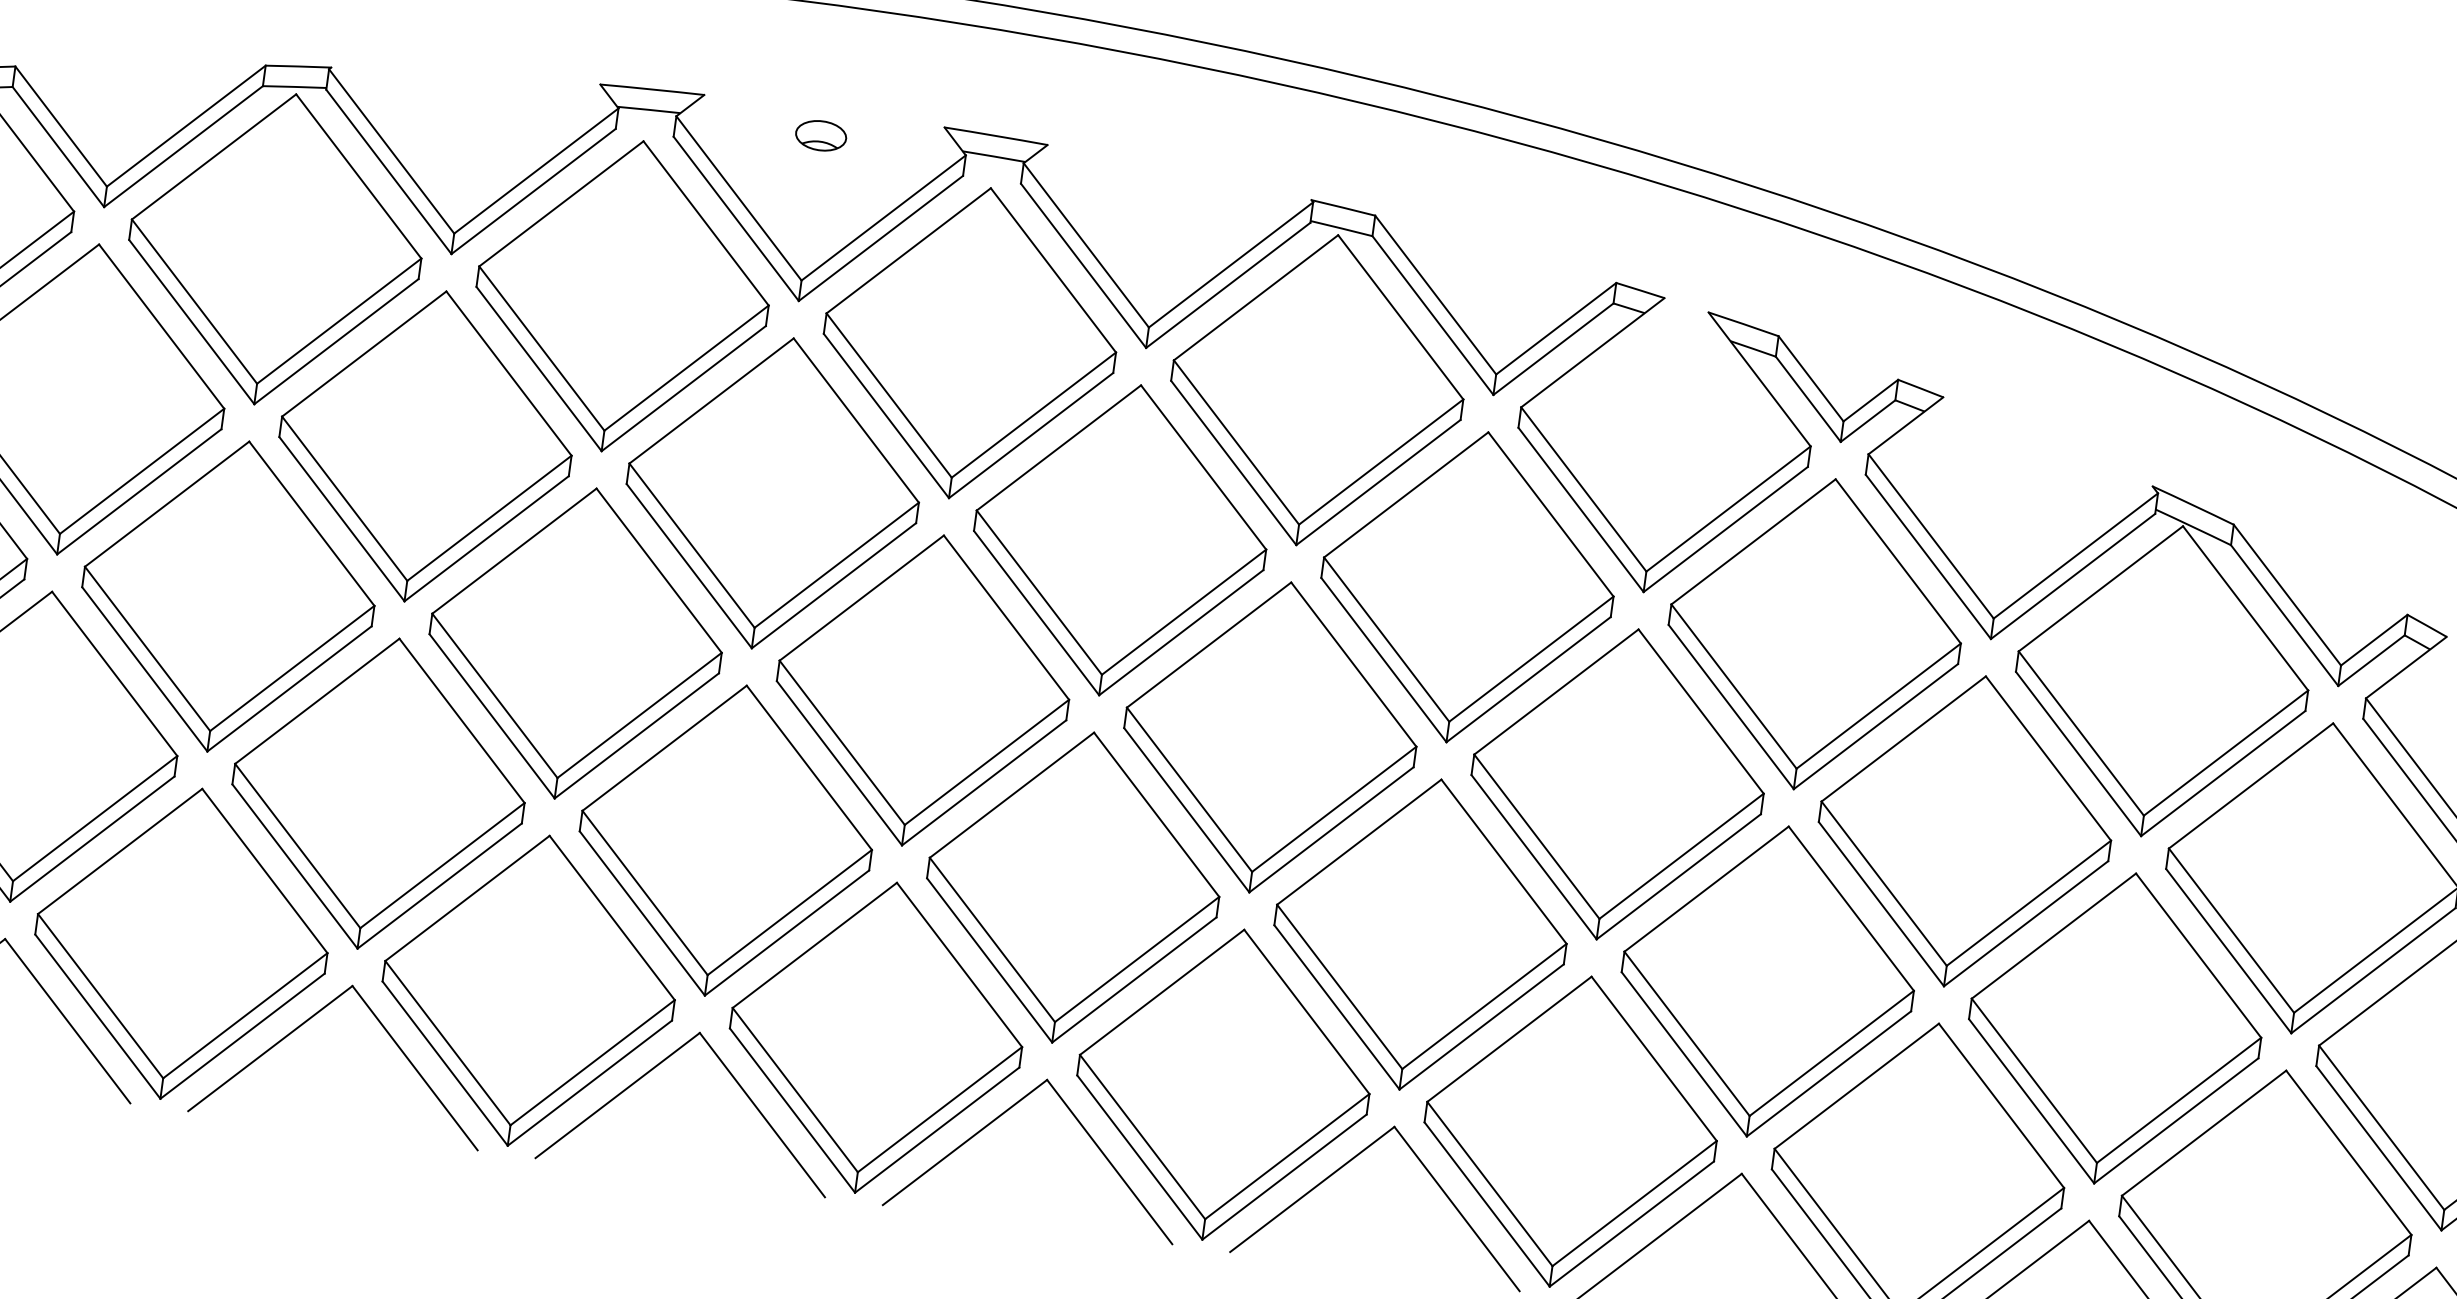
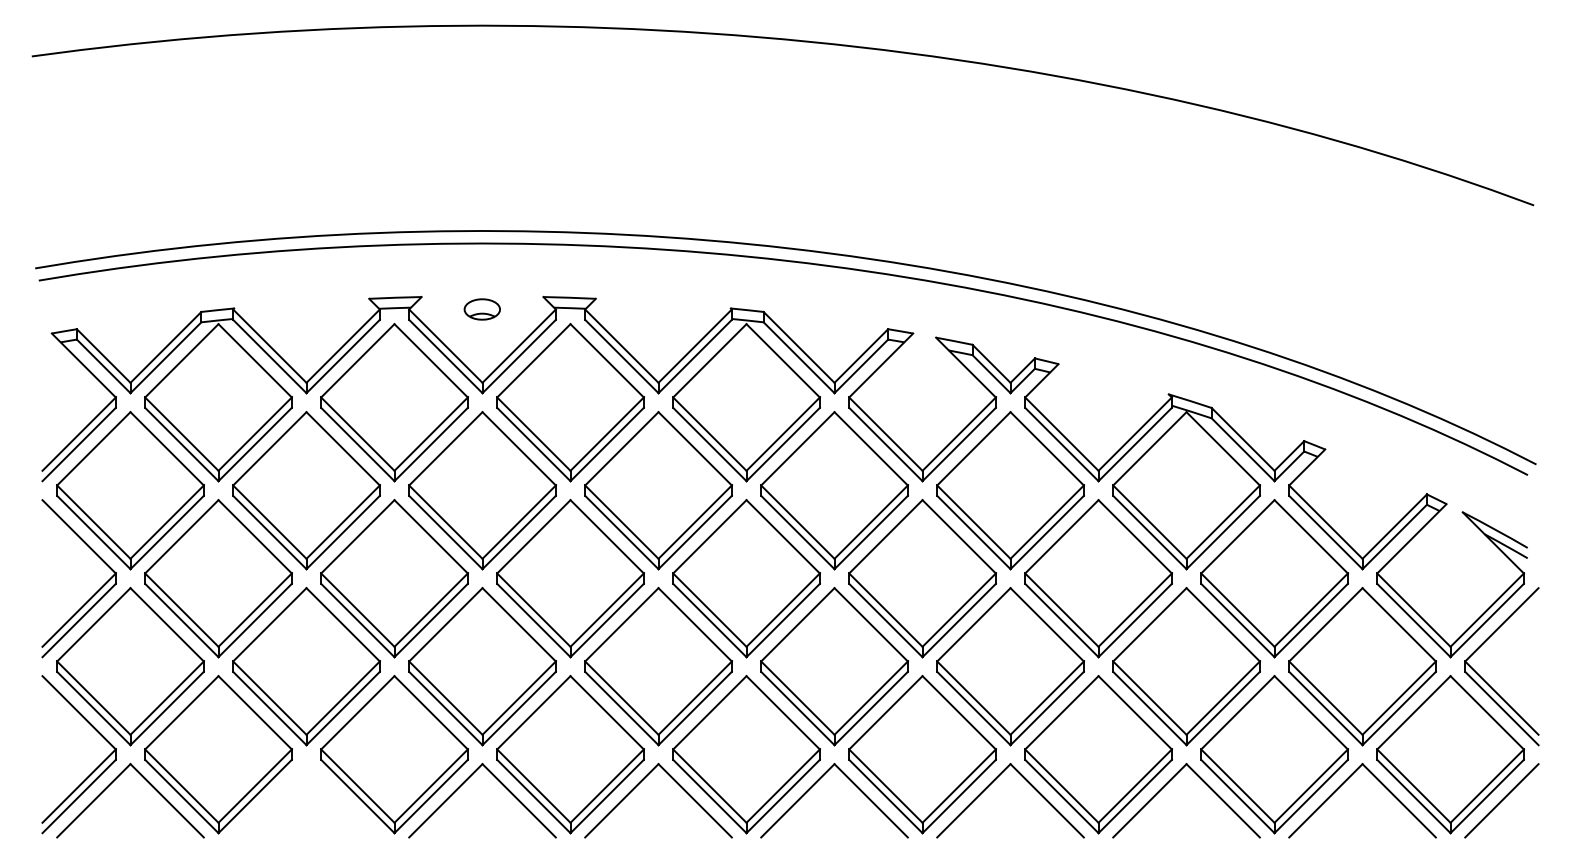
part: (821, 135) -> (482, 309), size x1.4
part: (314, 1017) -> (289, 782), removed

